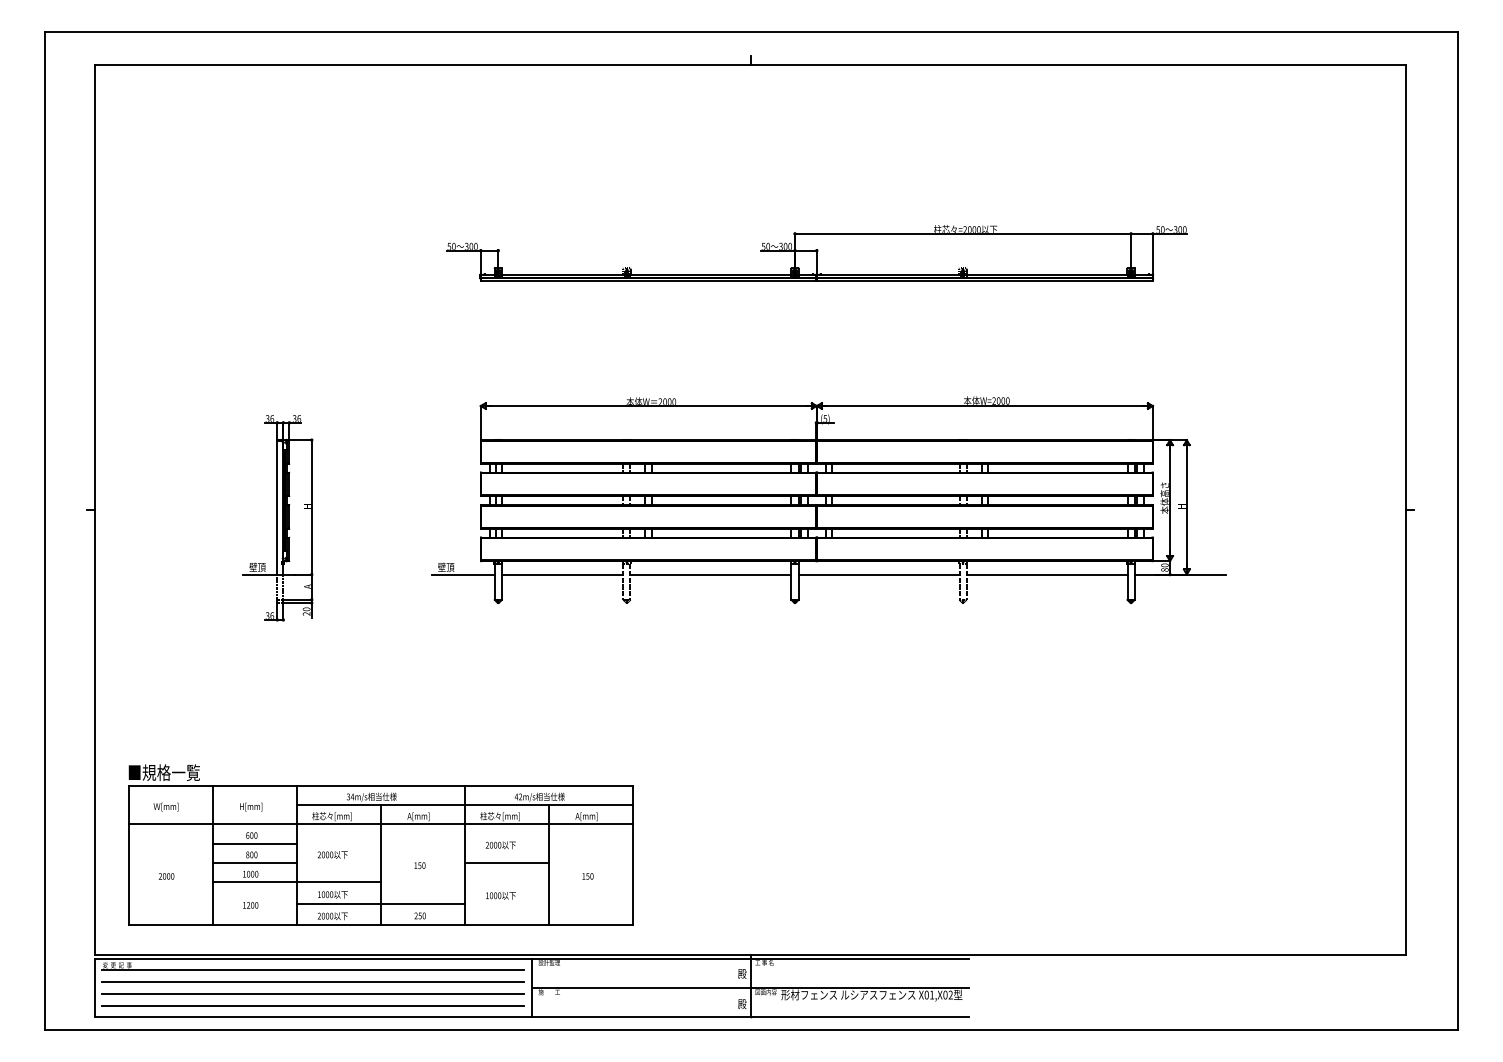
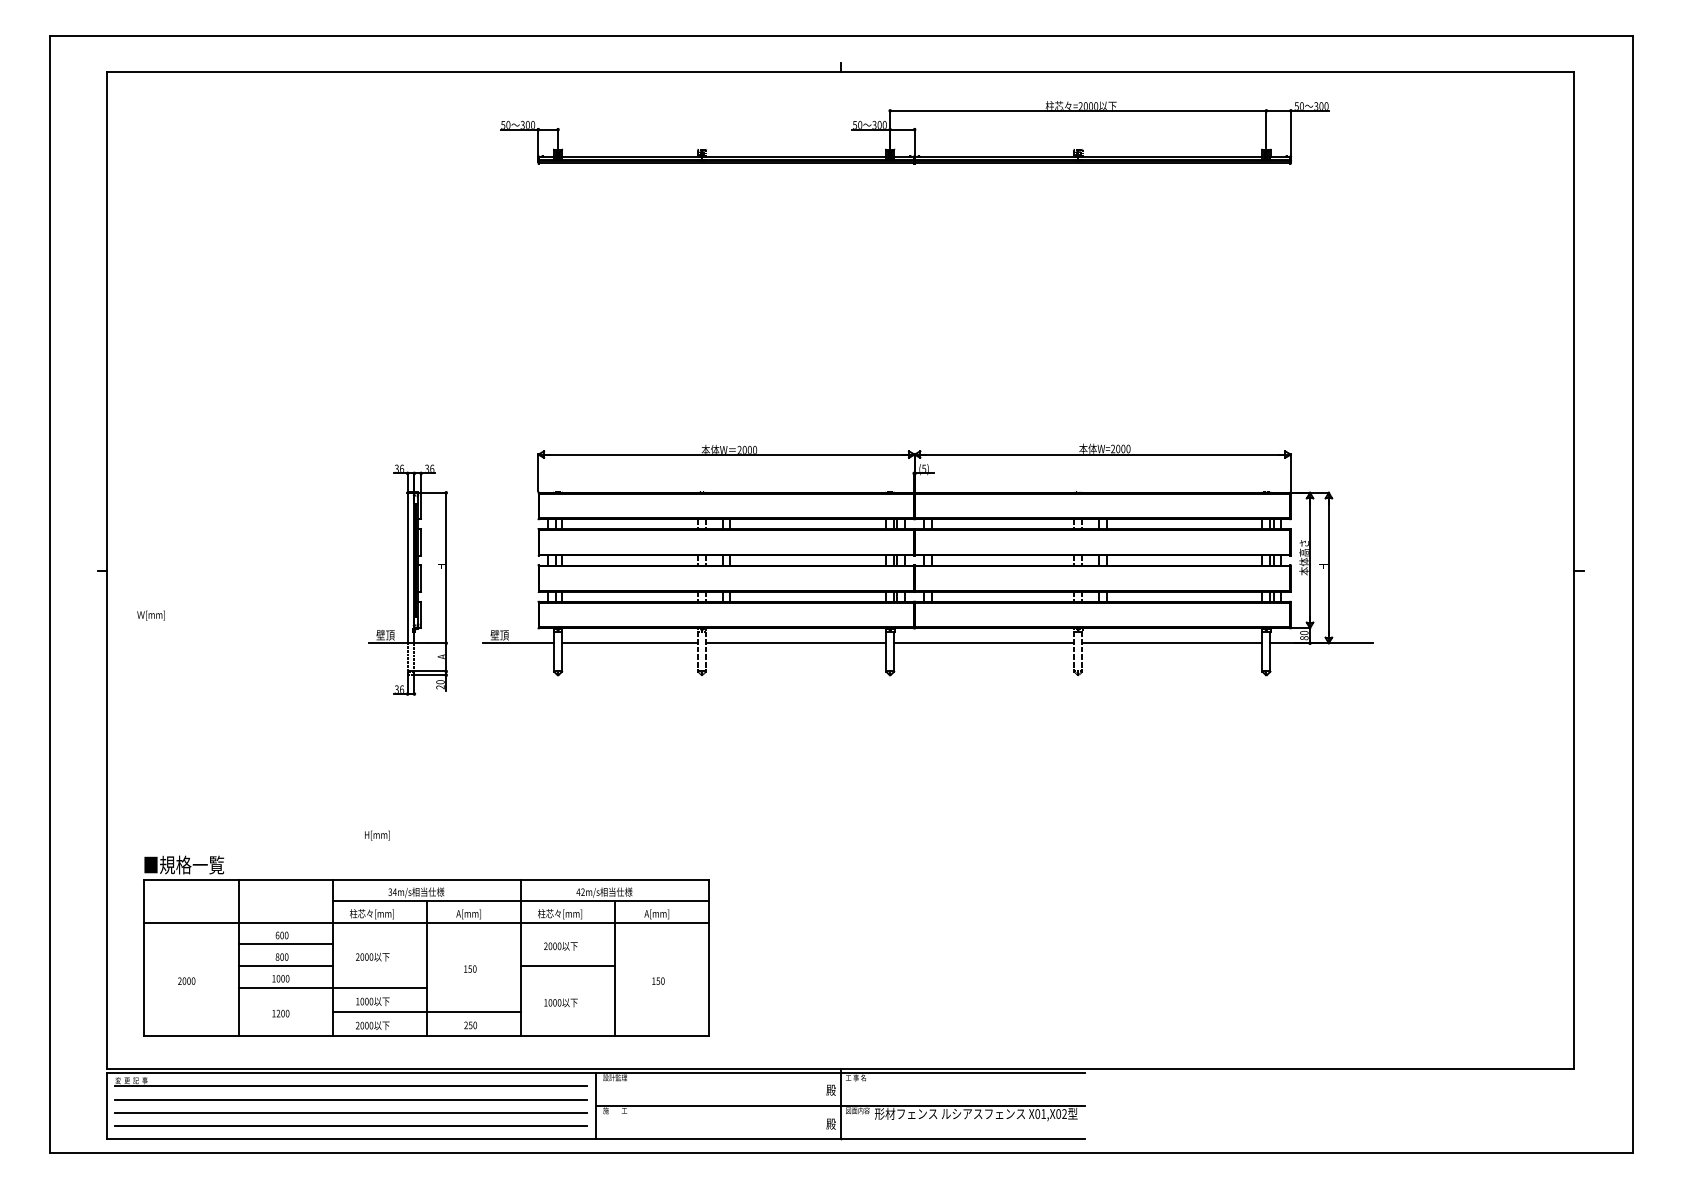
part: (816, 253) -> (914, 132), moved
part: (277, 517) -> (407, 579), moved
text: (165, 807) -> (150, 615), moved
text: (251, 807) -> (377, 835), moved

